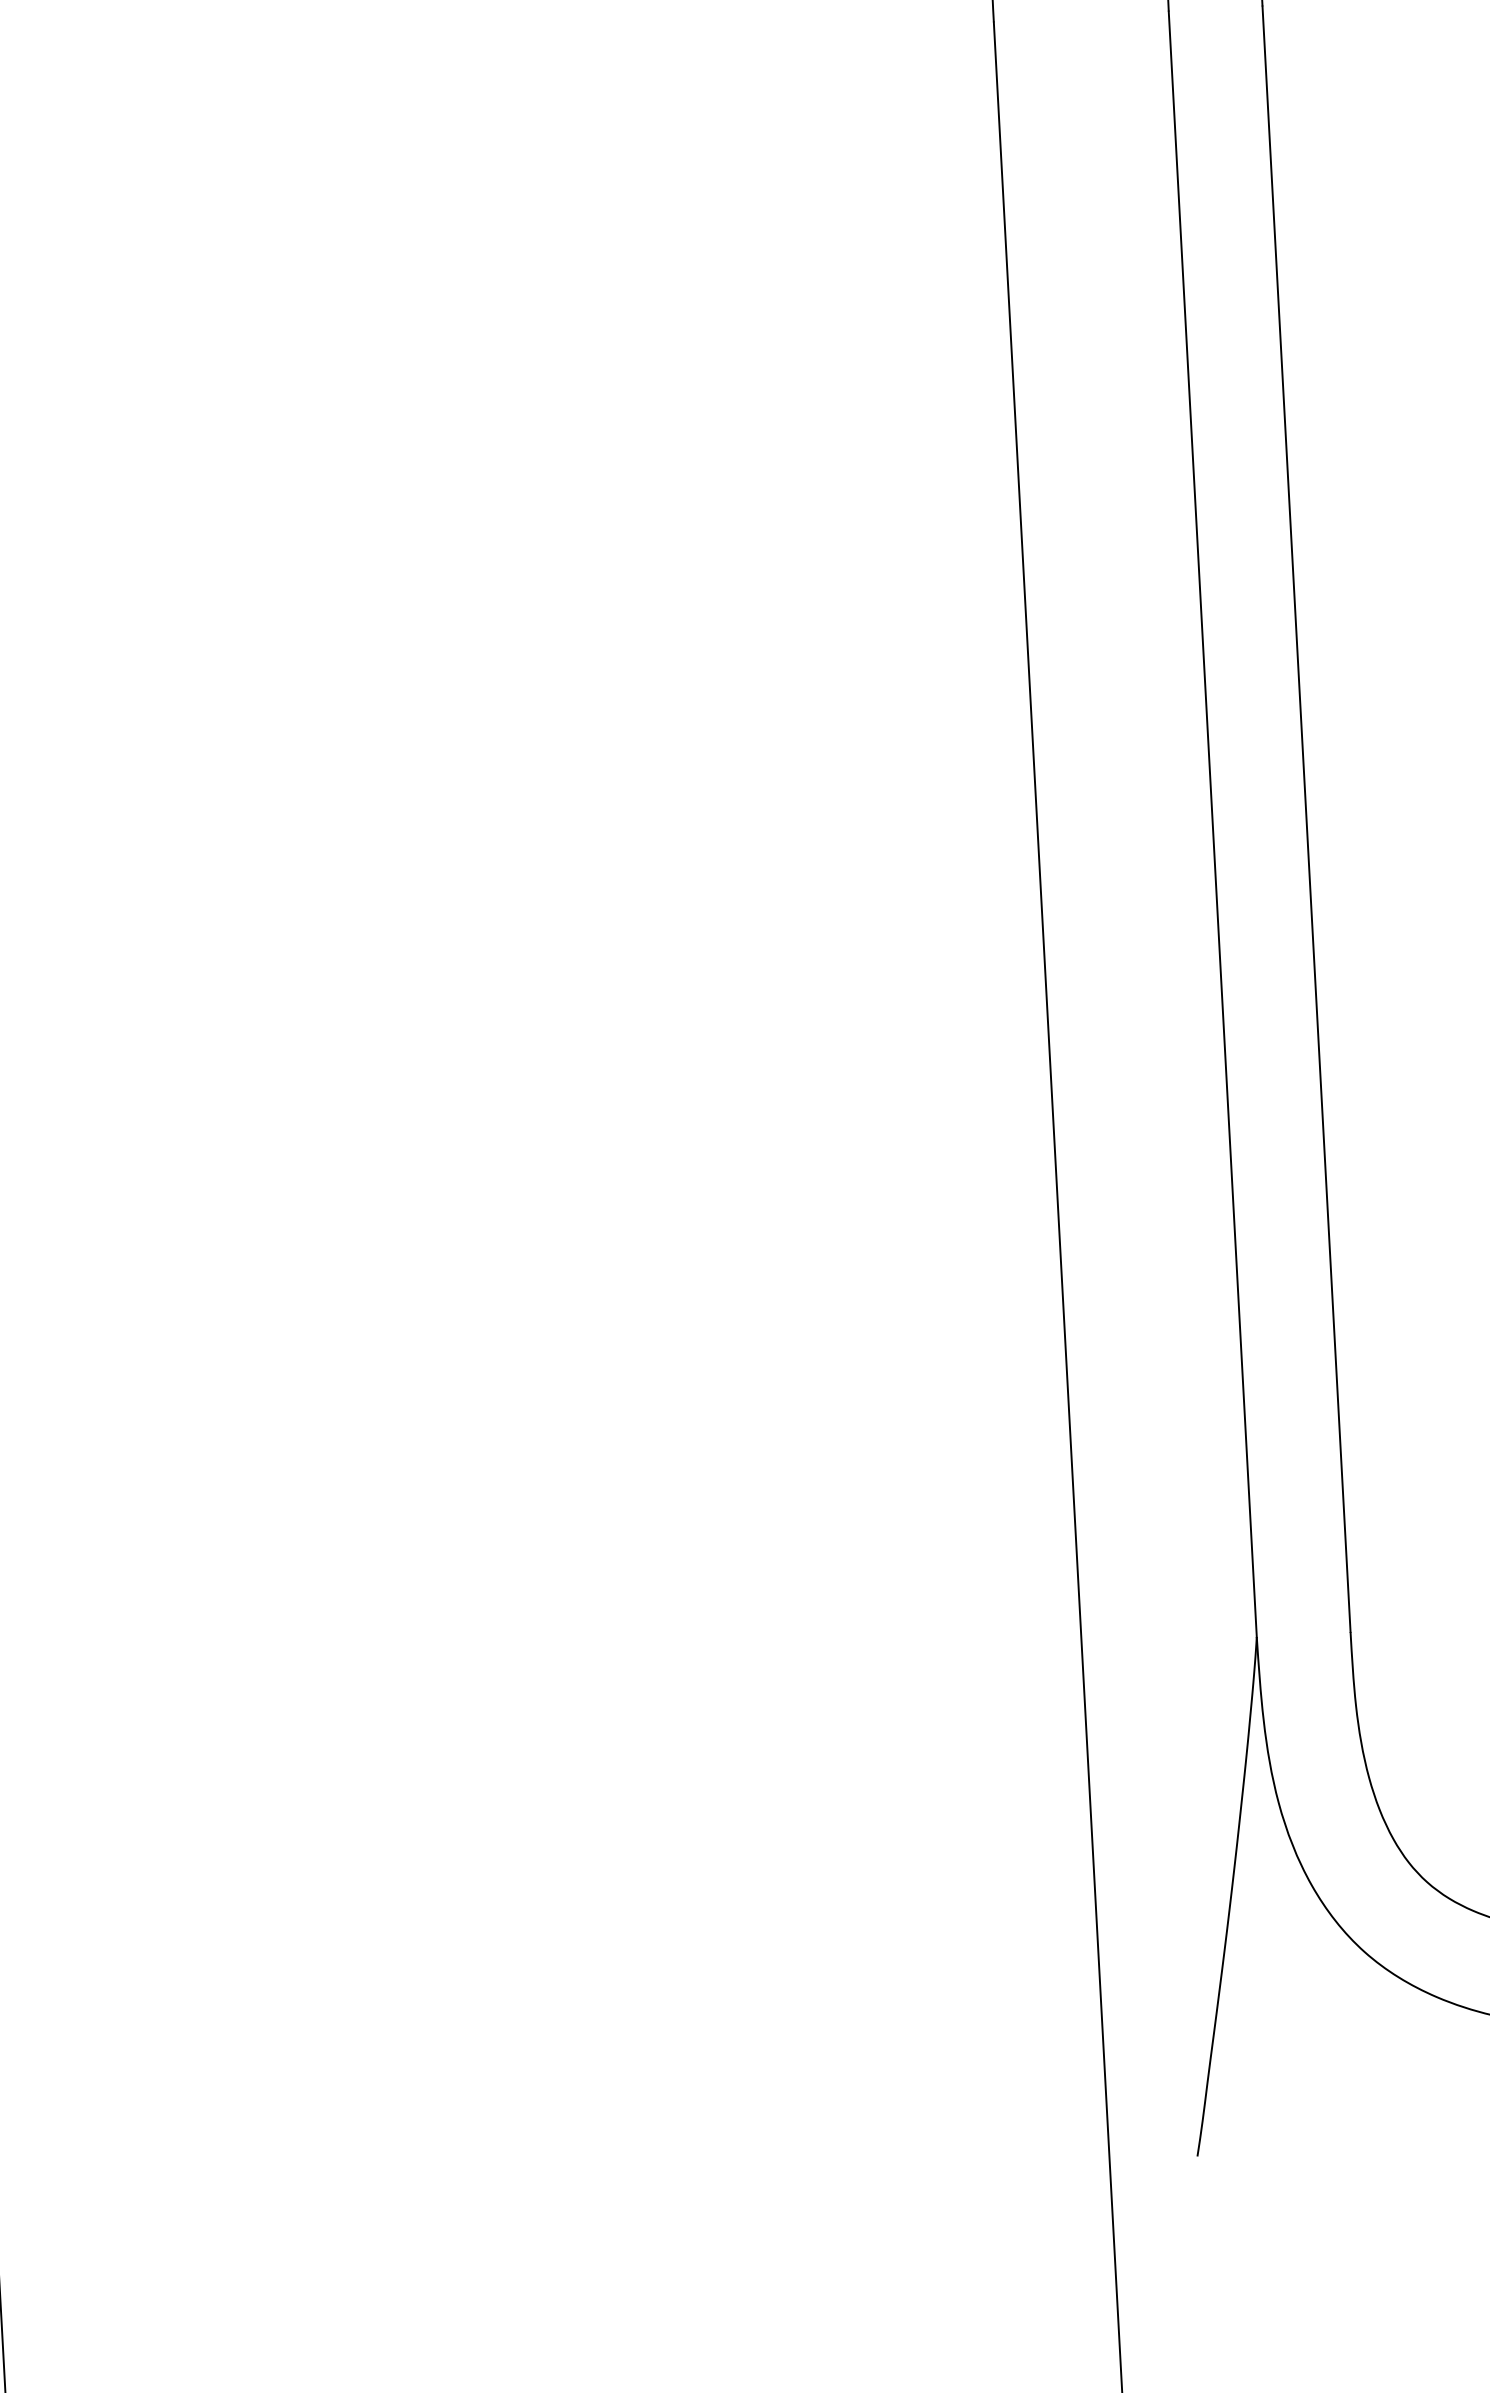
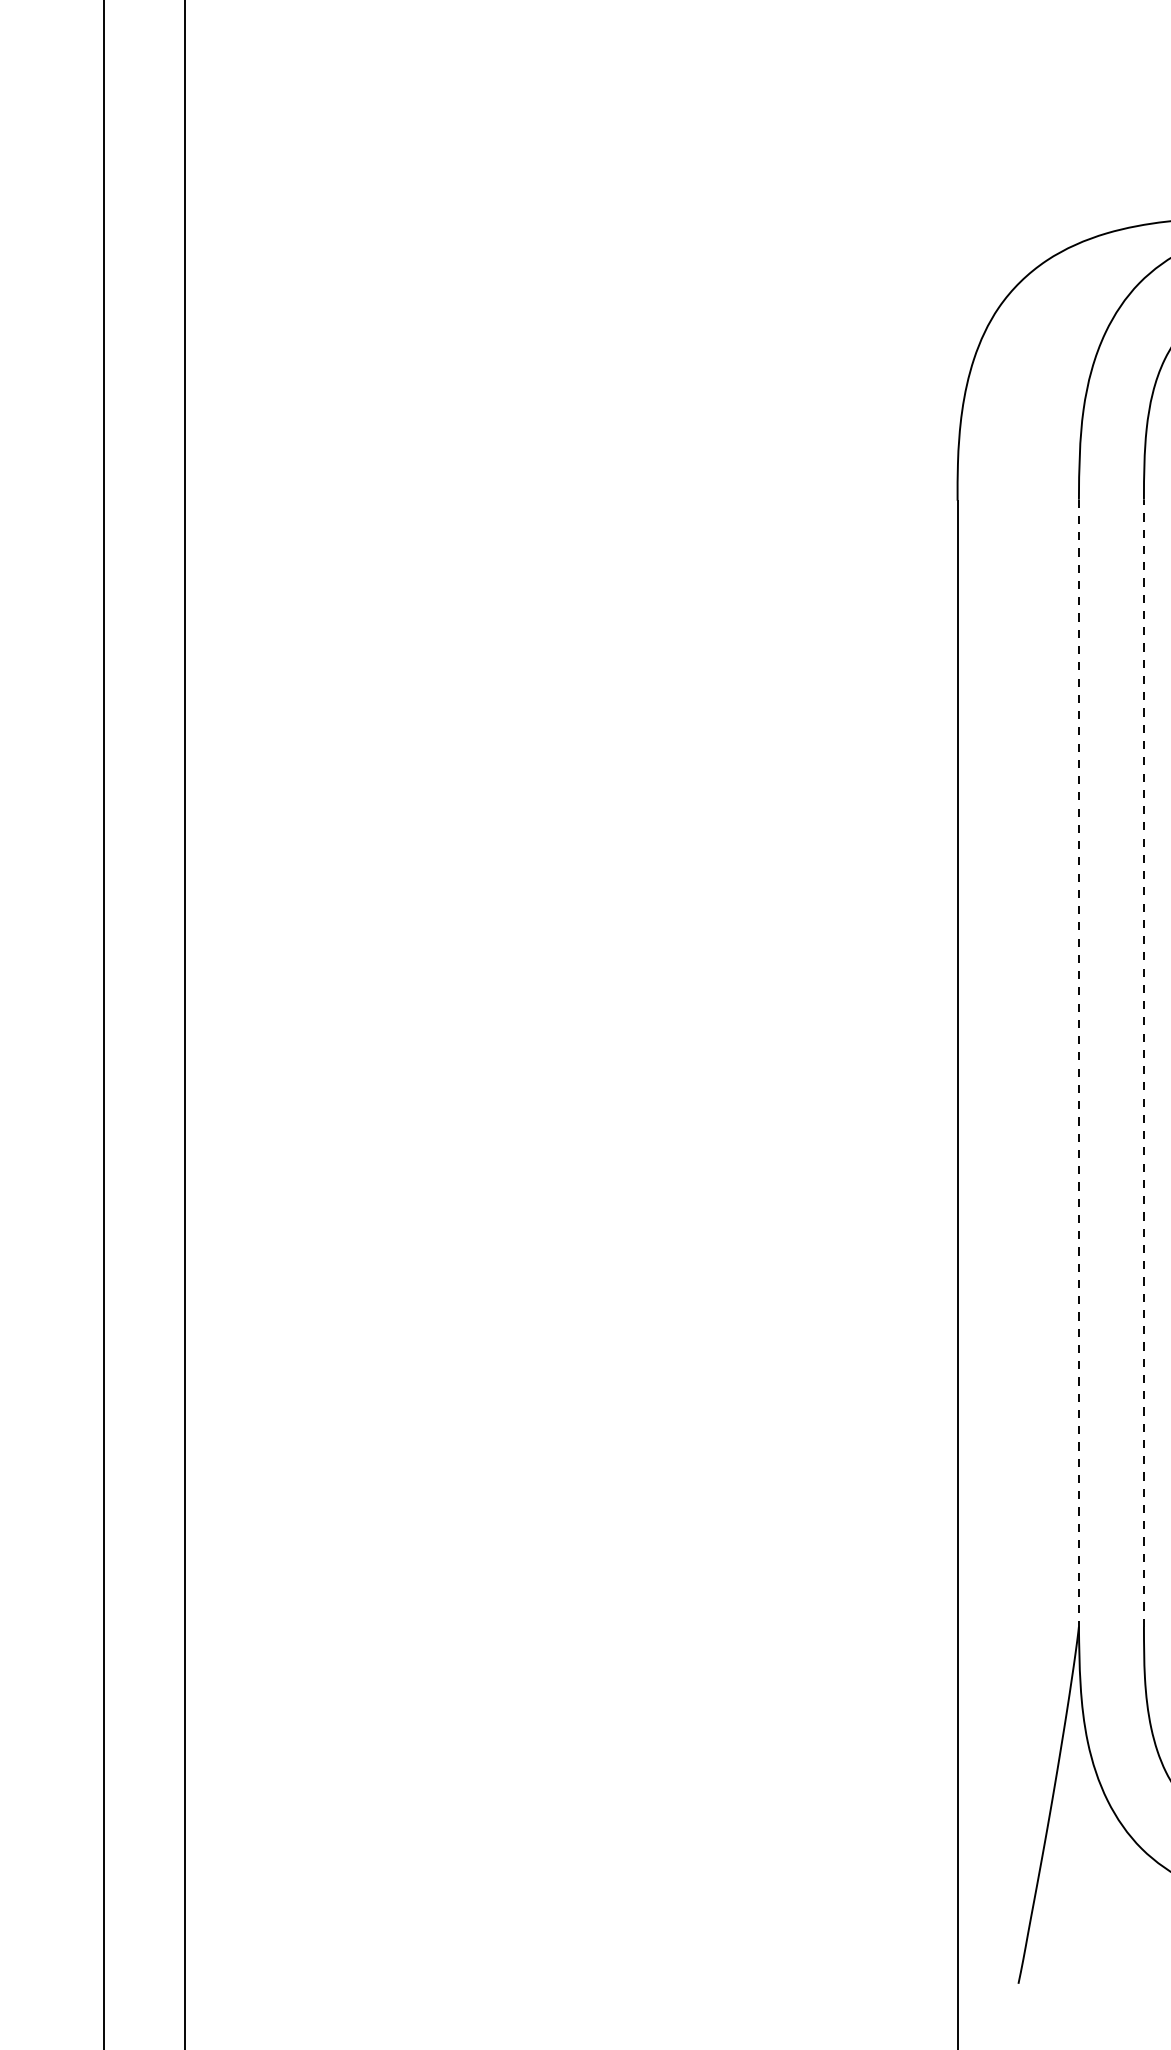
line: (1305, 819) -> (1143, 1063), solid -> dashed
line: (1212, 824) -> (1078, 1063), solid -> dashed

